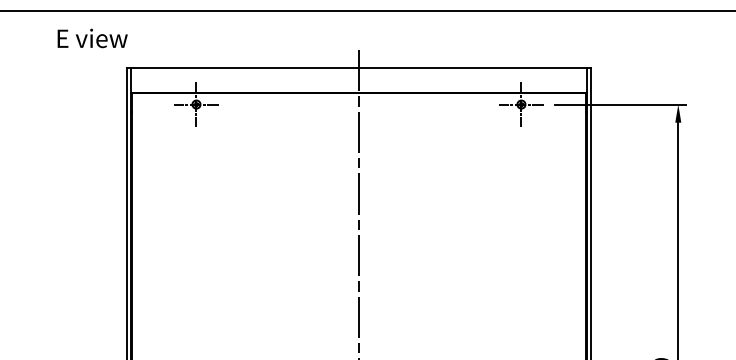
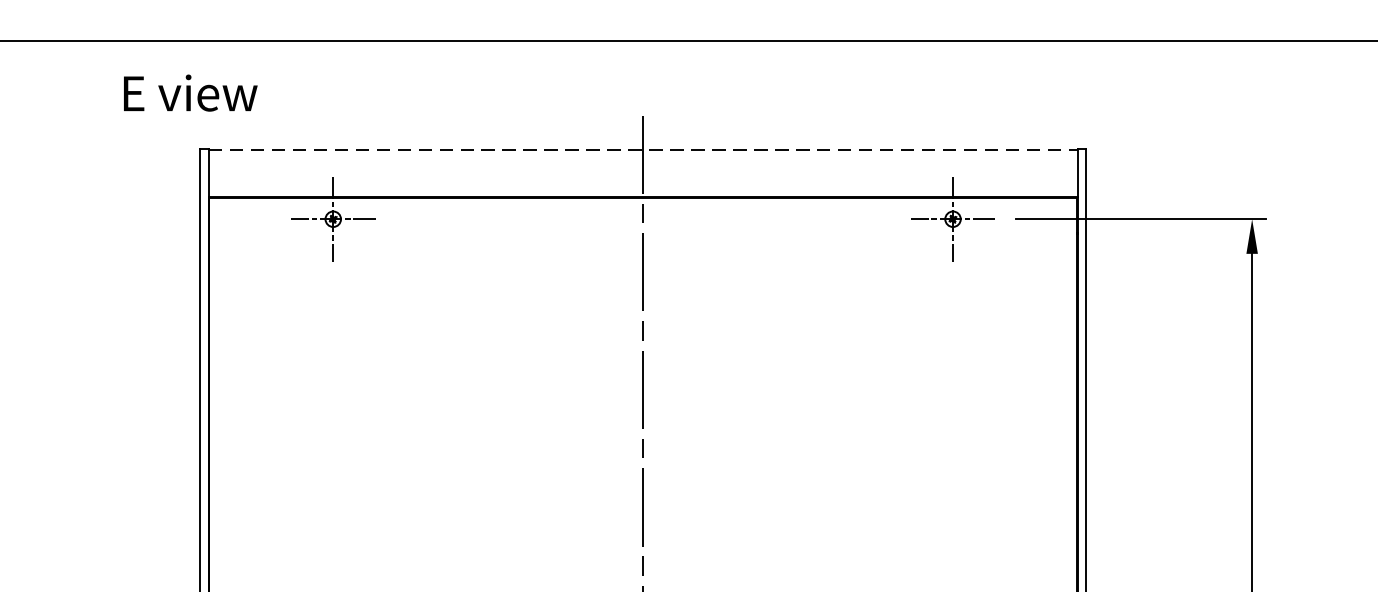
text: (92, 38) -> (190, 93), moved
line: (358, 68) -> (642, 150), solid -> dashed

